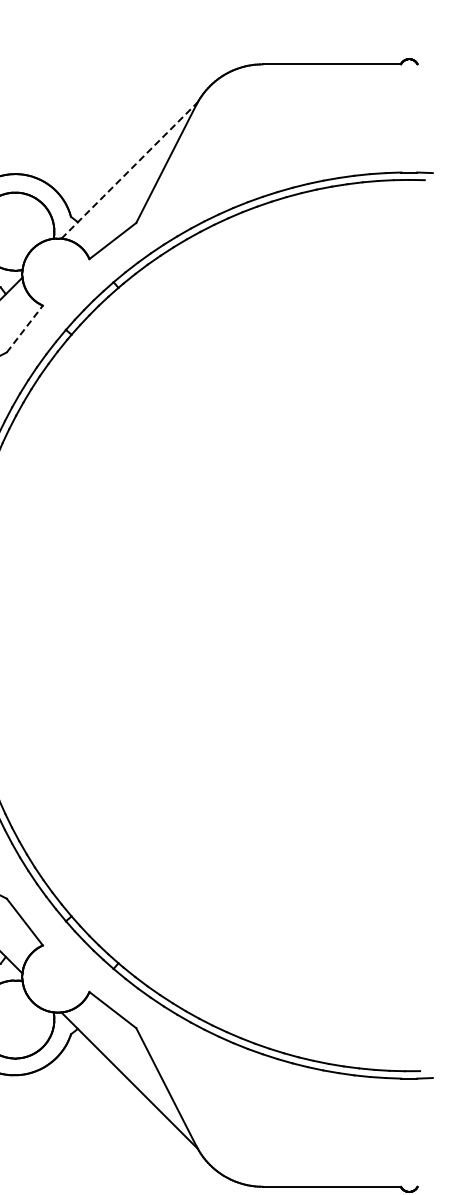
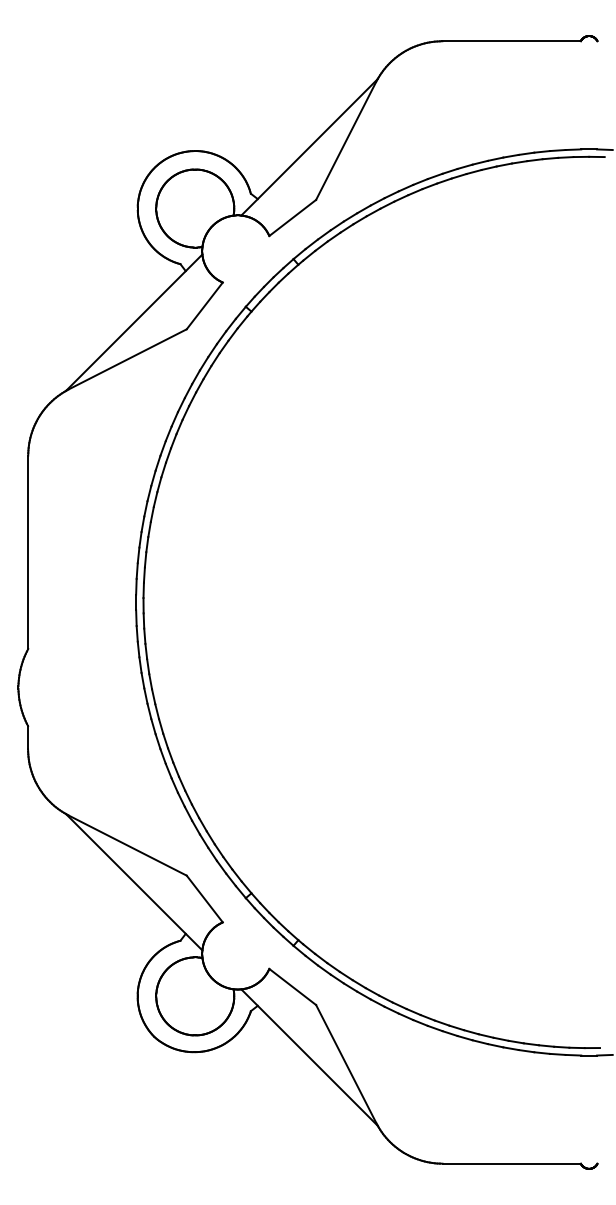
line: (129, 170) -> (309, 147), dashed -> solid
line: (24, 328) -> (204, 305), dashed -> solid

